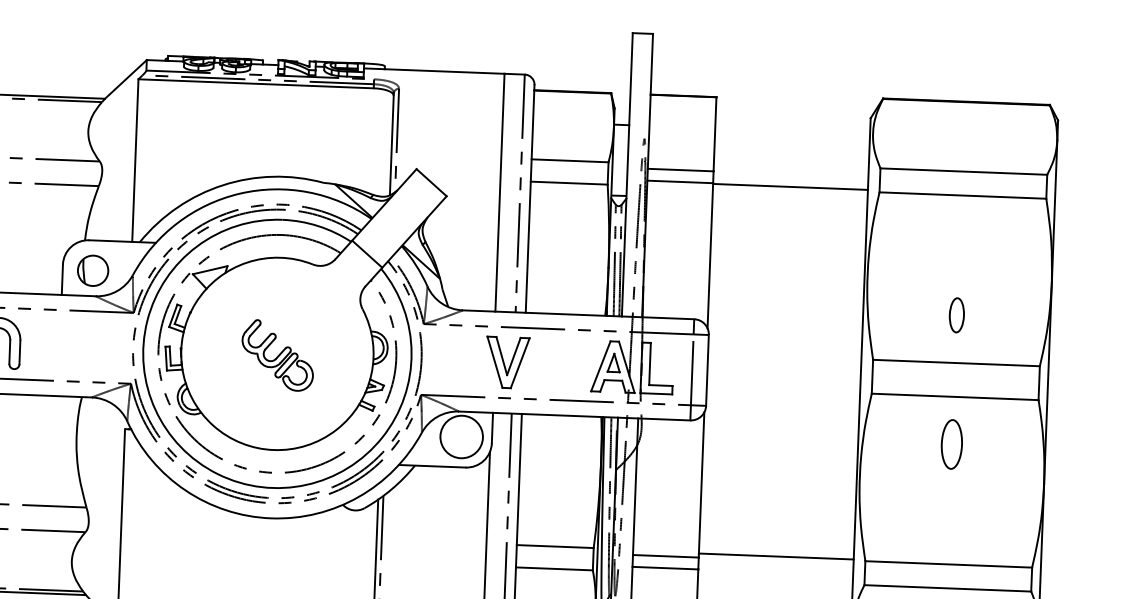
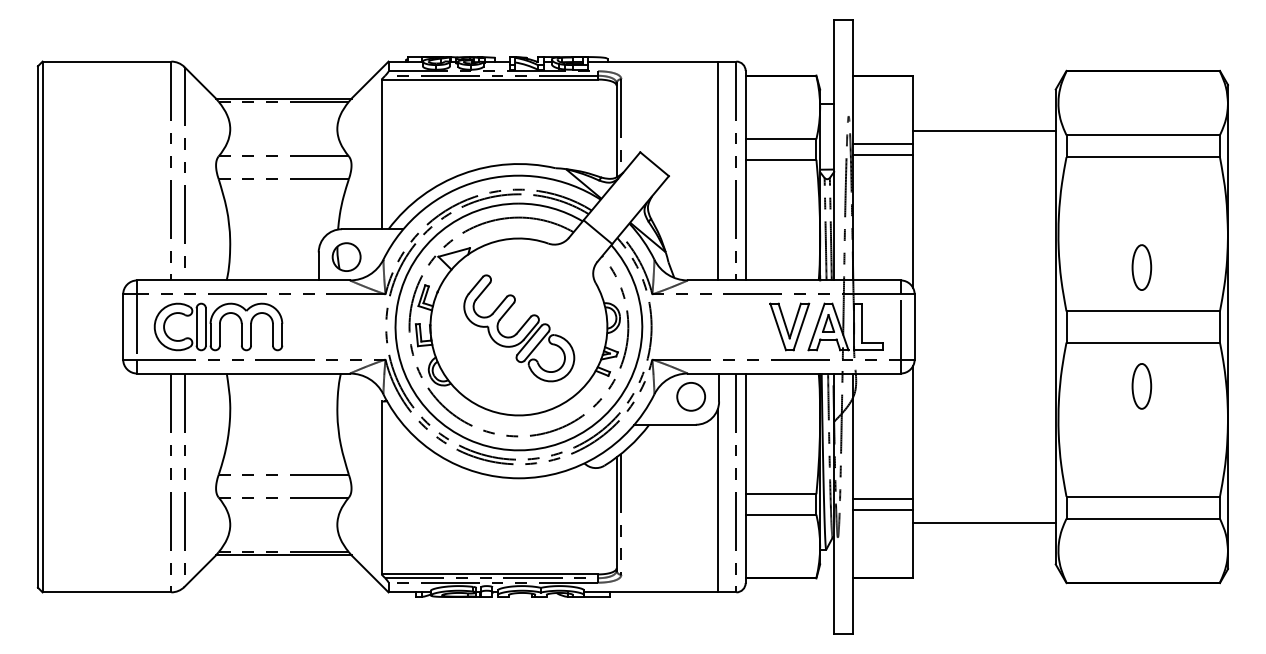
line: (790, 186) -> (984, 131), moved
part: (956, 315) -> (1141, 267), size x1.43
part: (277, 355) -> (519, 328), size x1.67
part: (507, 362) -> (789, 326), moved
circle: (462, 436) -> (691, 396), size x0.71
line: (776, 556) -> (984, 522), moved

